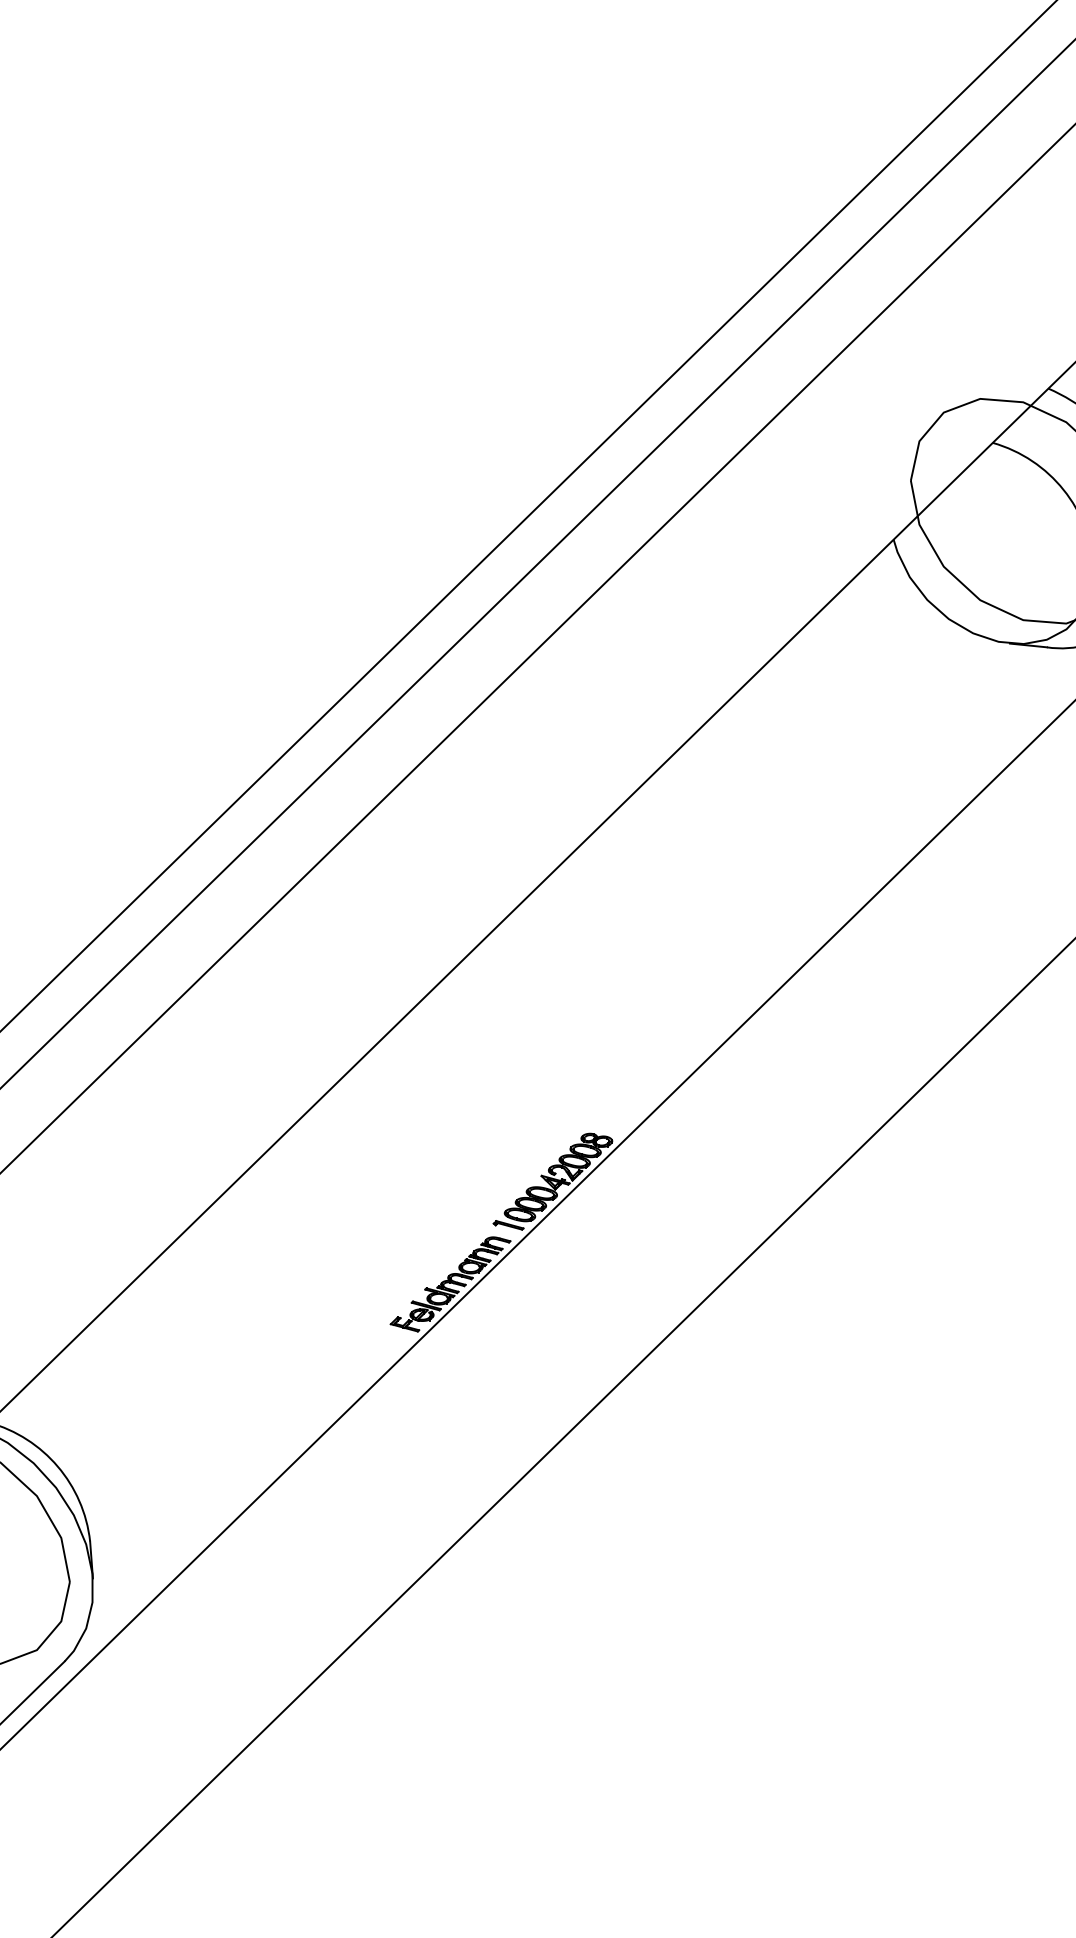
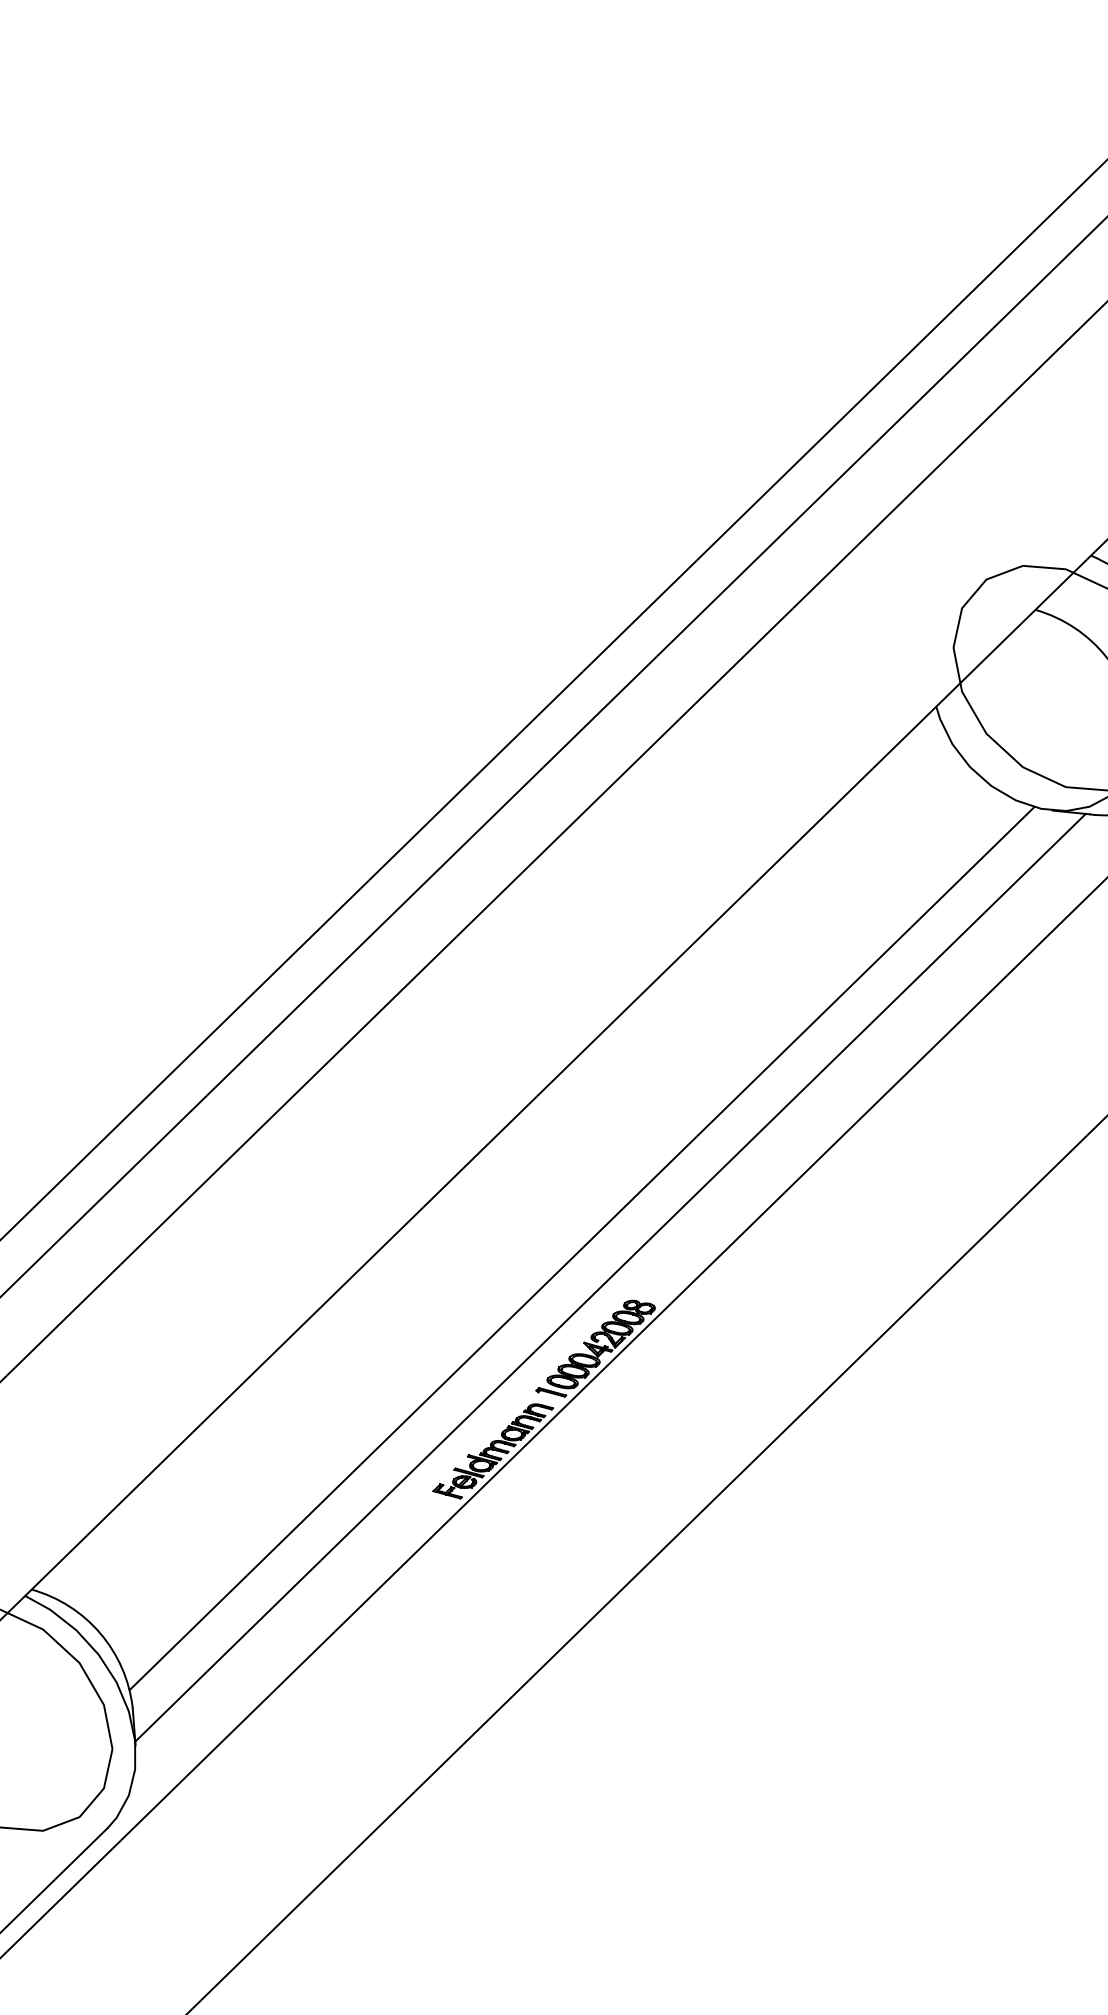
line: (538, 1081) -> (581, 1248), added
line: (567, 1110) -> (610, 1277), added

